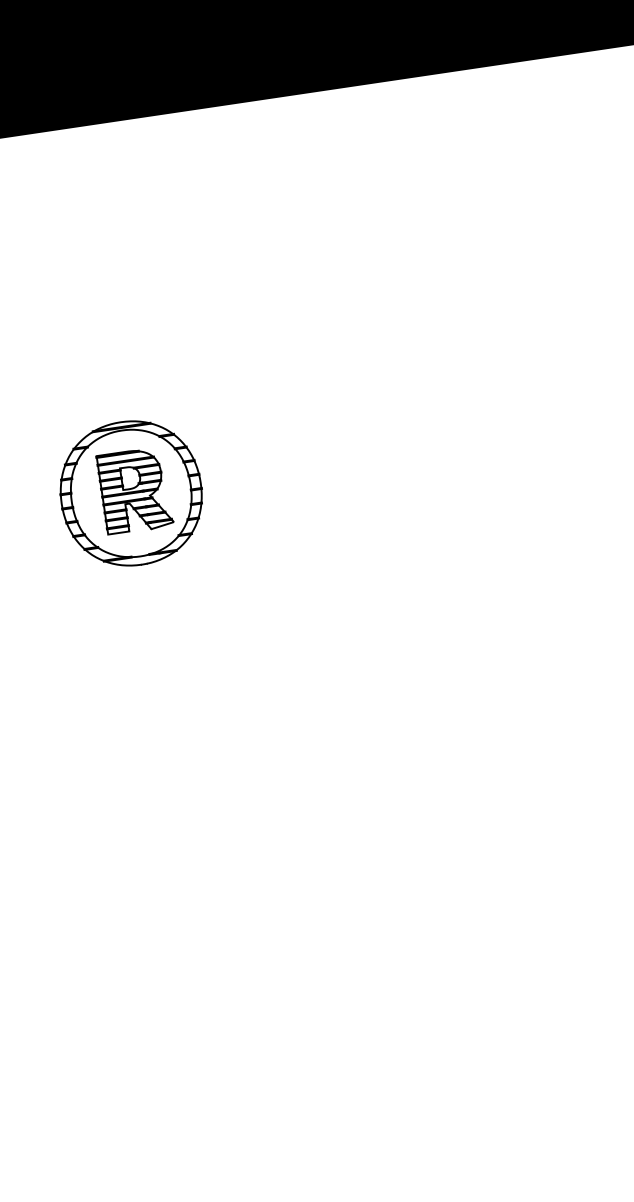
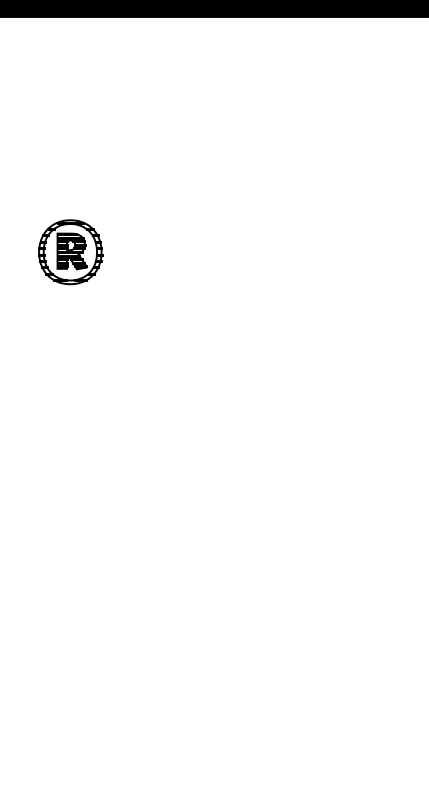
part: (131, 492) -> (70, 251), size x0.7

